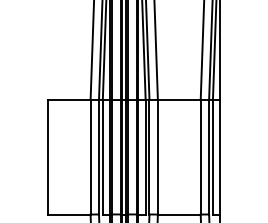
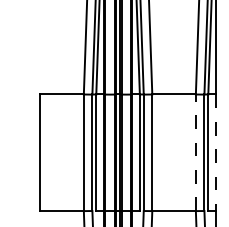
line: (200, 156) -> (195, 152), solid -> dashed
line: (220, 157) -> (216, 153), solid -> dashed

